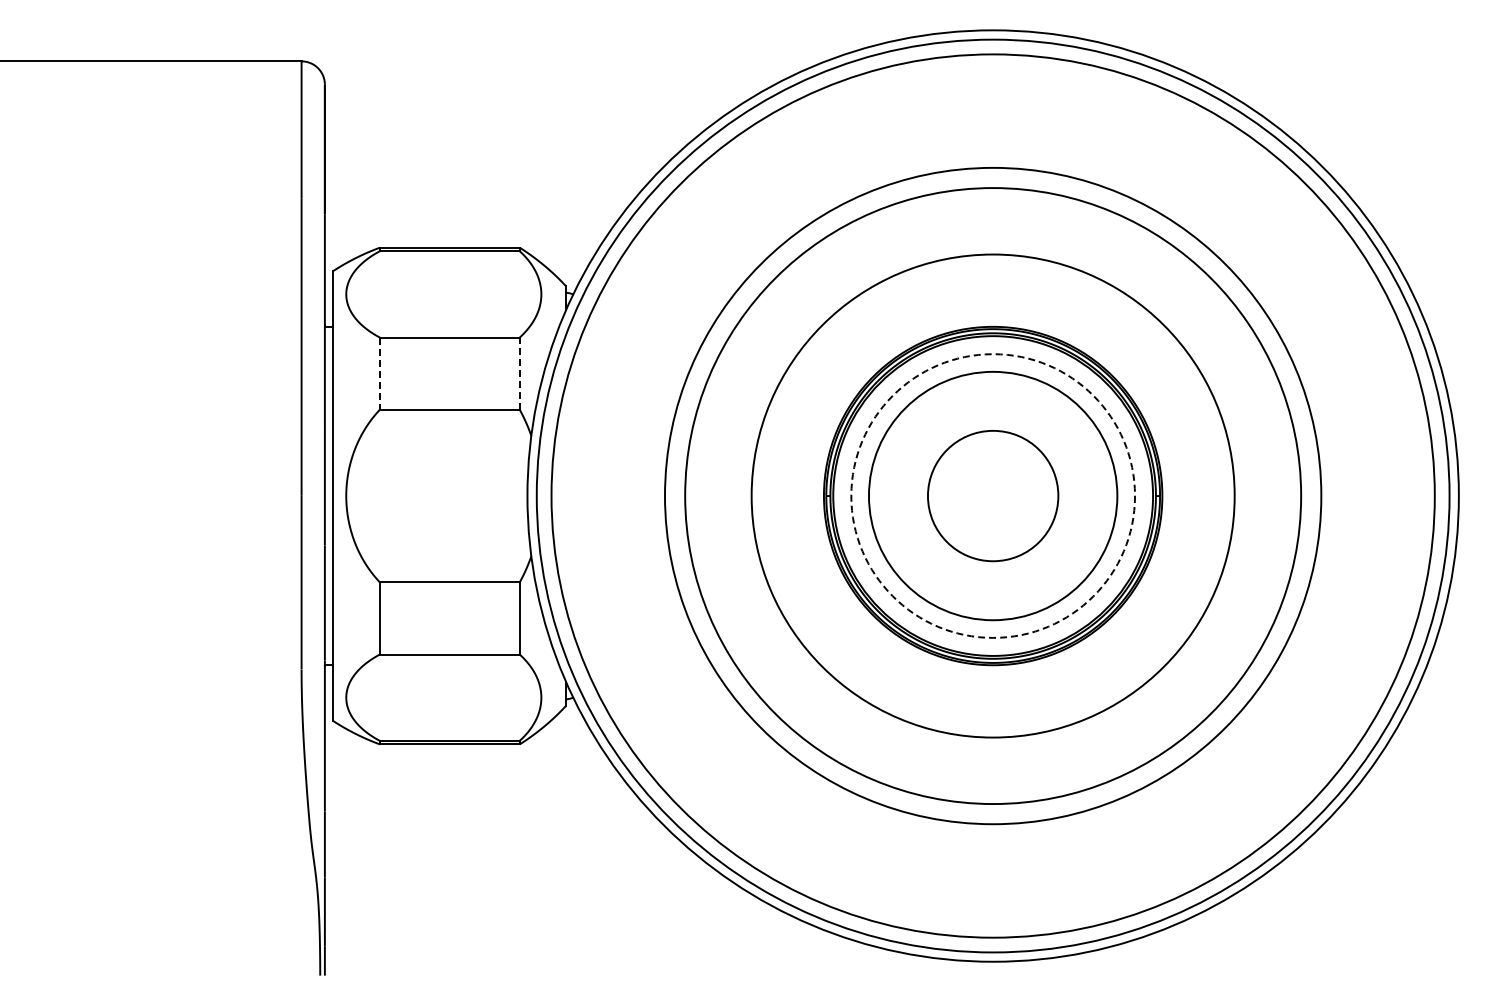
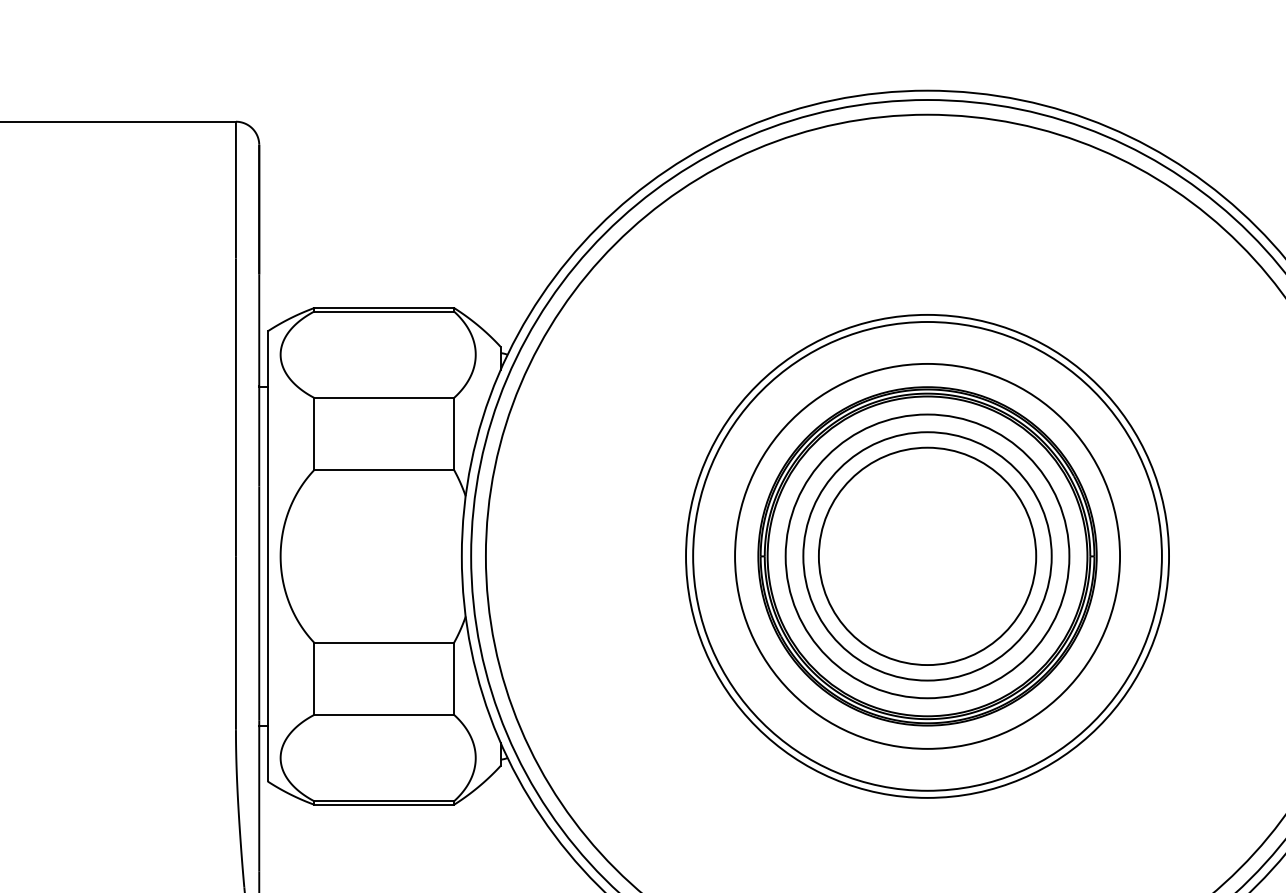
line: (379, 373) -> (313, 433), dashed -> solid
line: (519, 373) -> (453, 433), dashed -> solid
circle: (992, 495) -> (926, 555), size x0.62
circle: (992, 495) -> (926, 555), size x0.71
circle: (992, 495) -> (926, 555), size x1.67
circle: (993, 495) -> (927, 555), dashed -> solid

